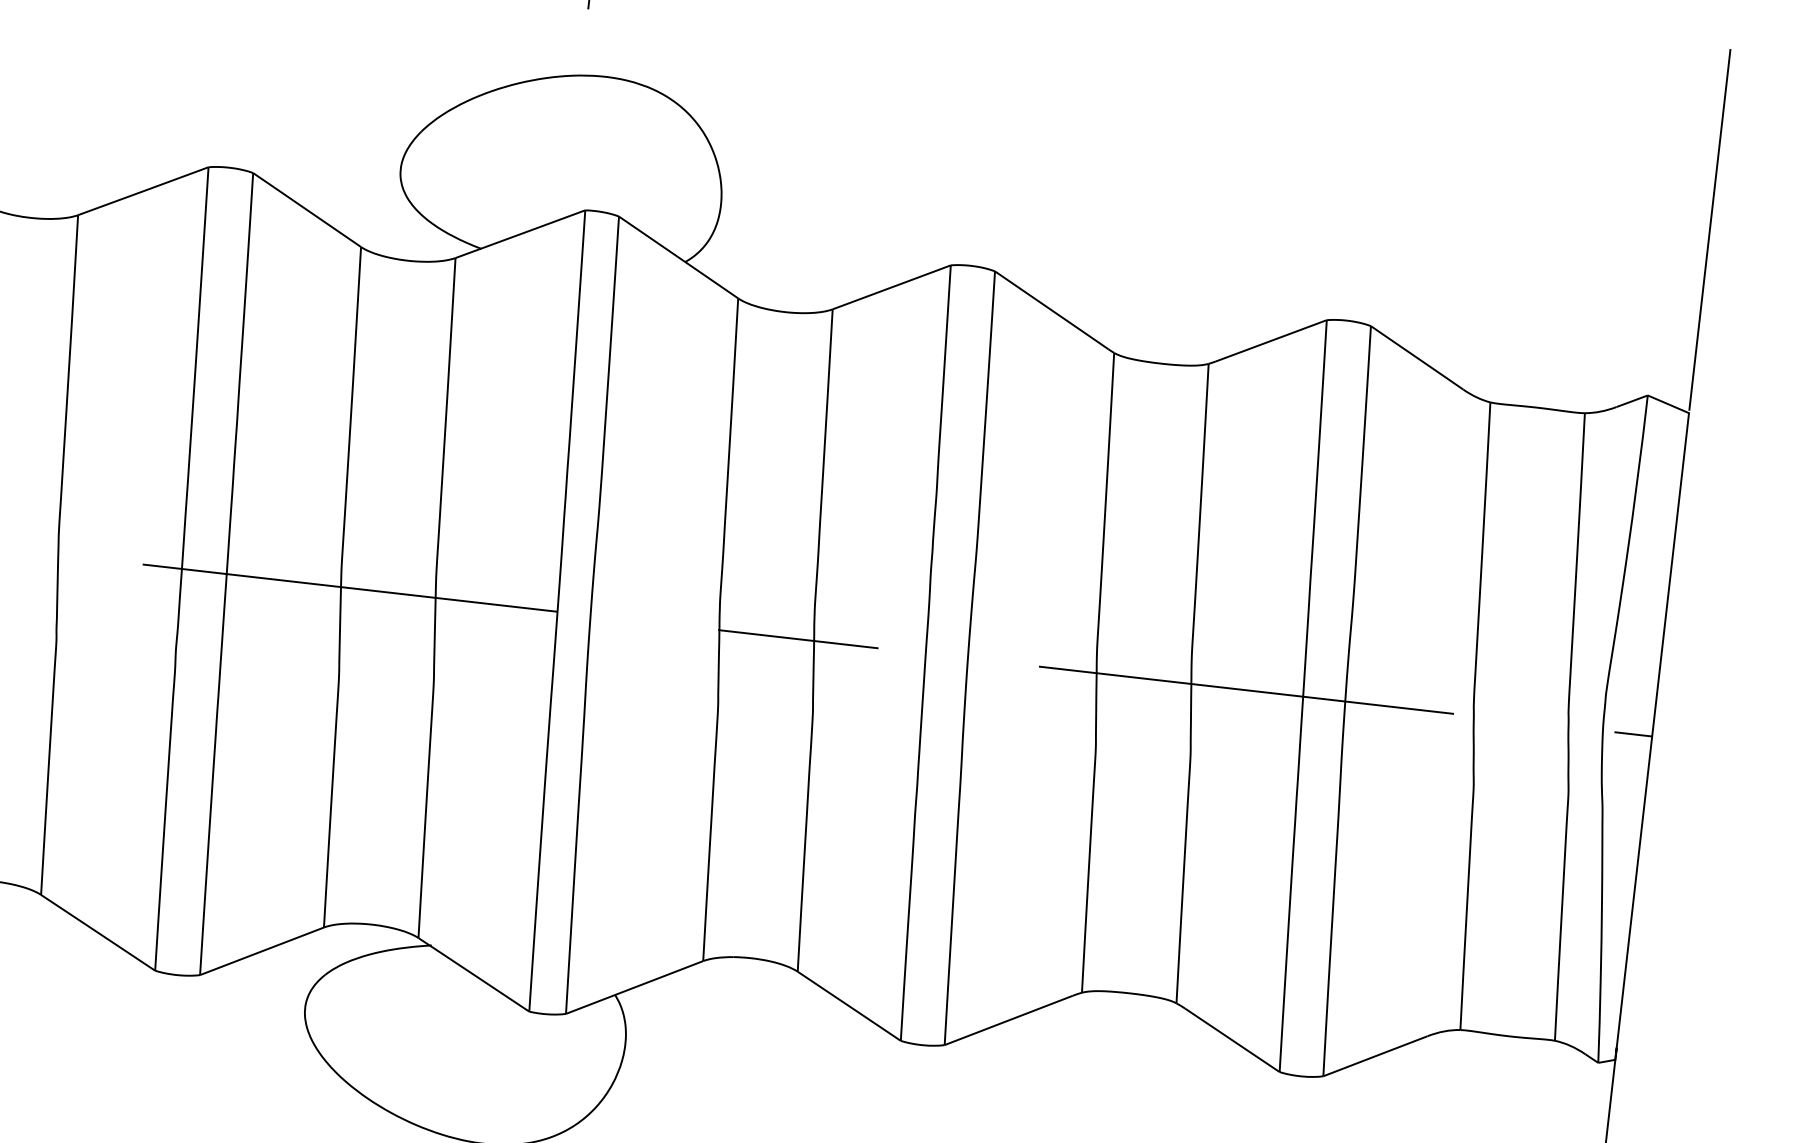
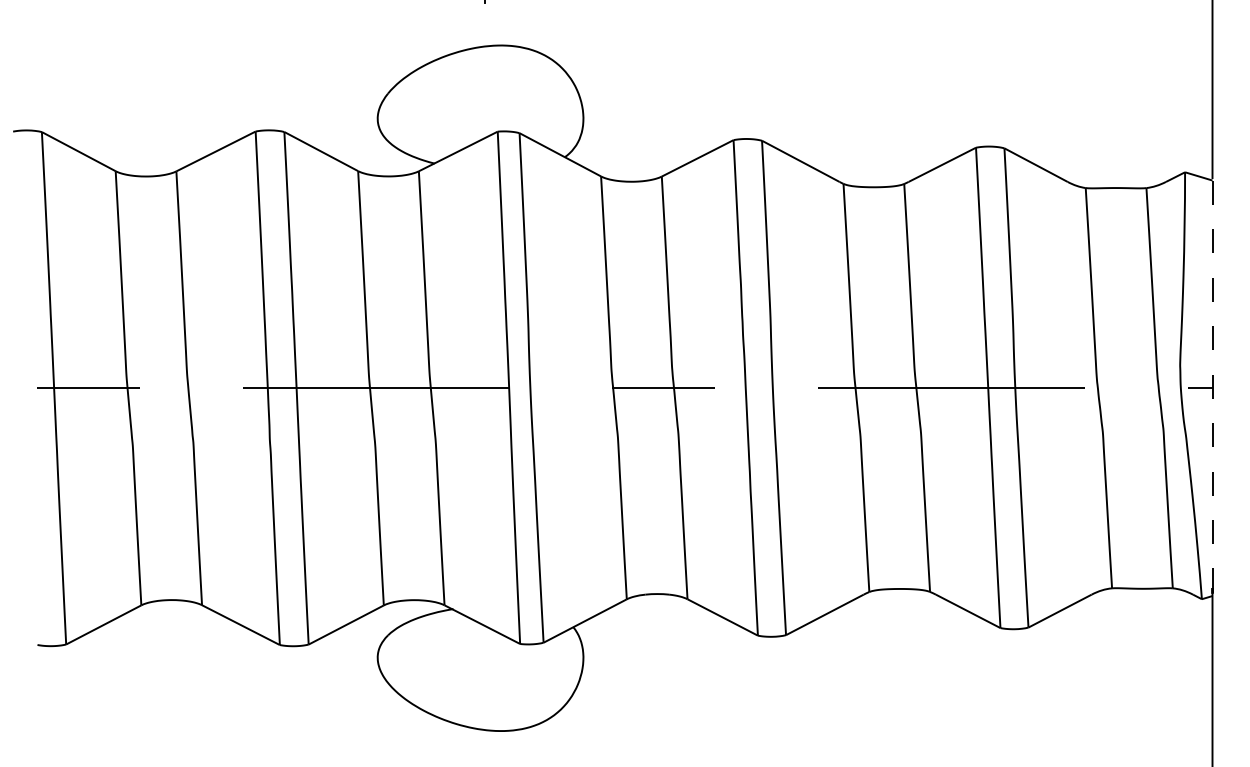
line: (1652, 736) -> (1212, 388), solid -> dashed

